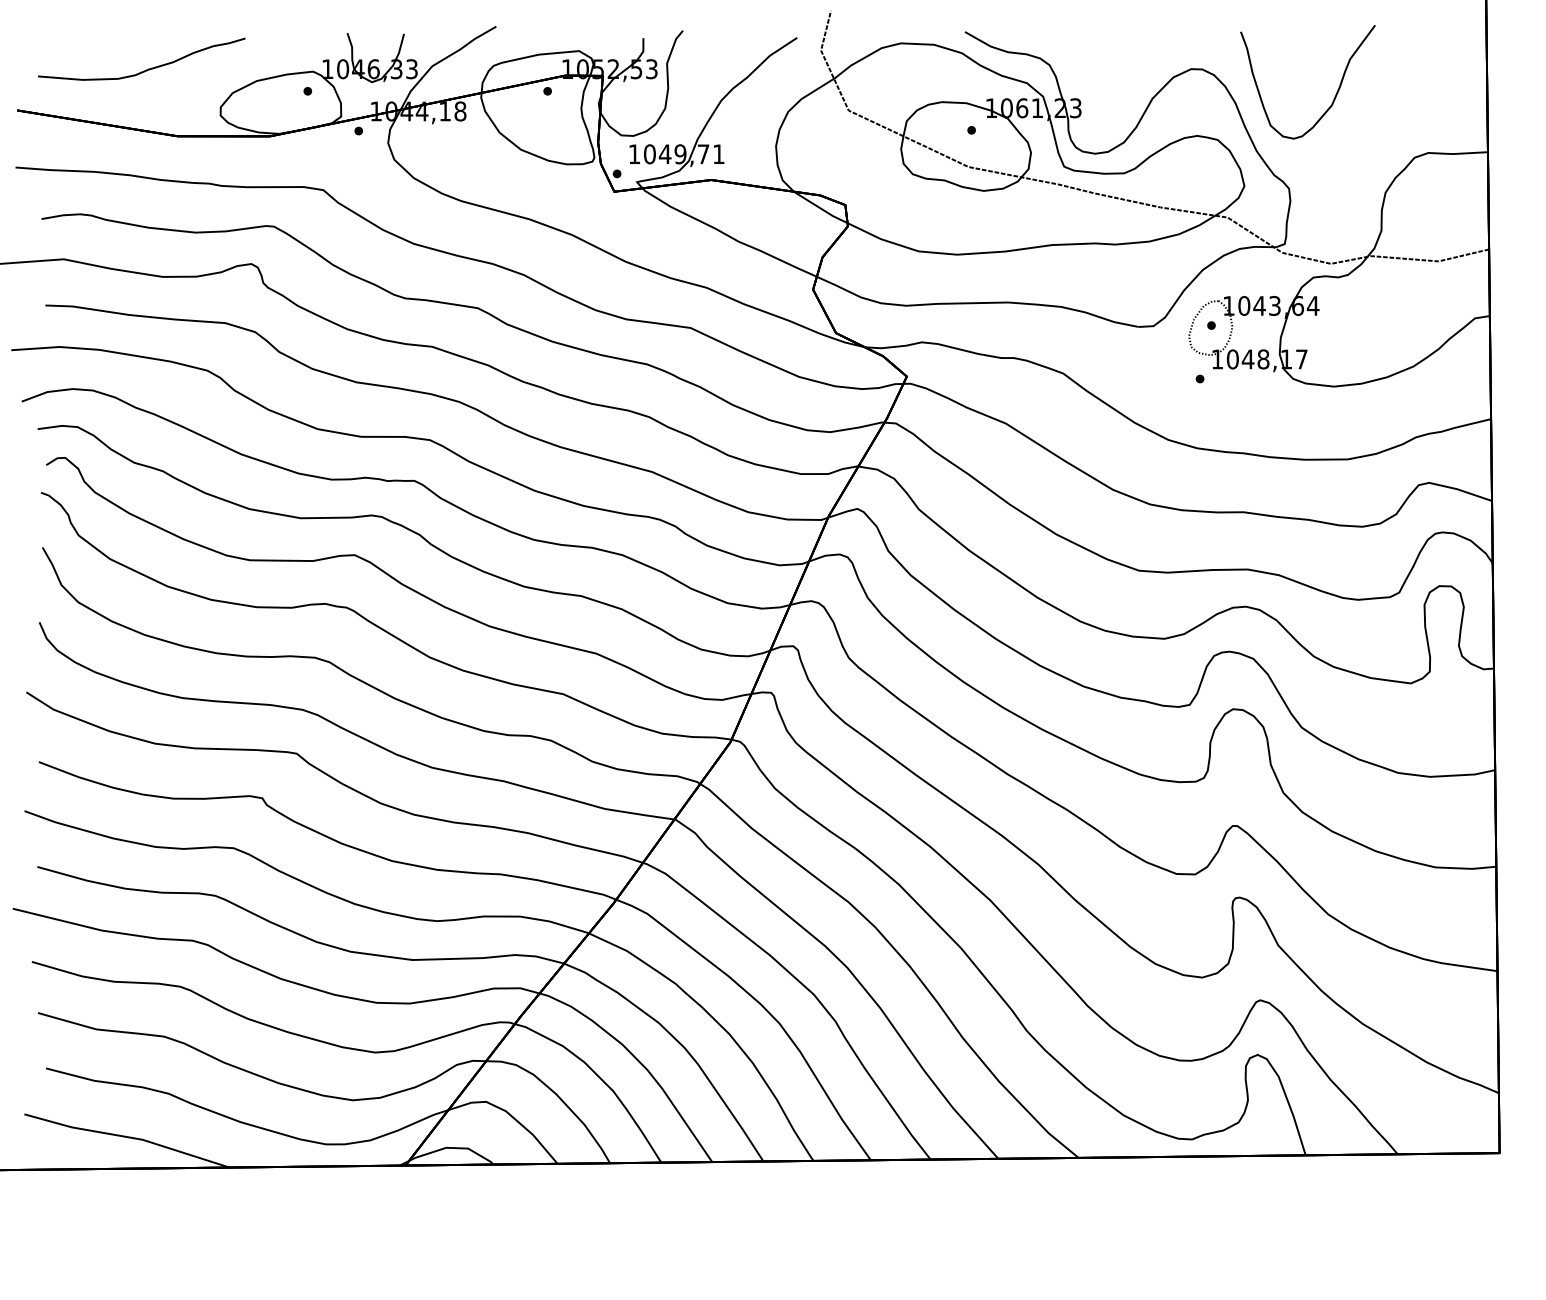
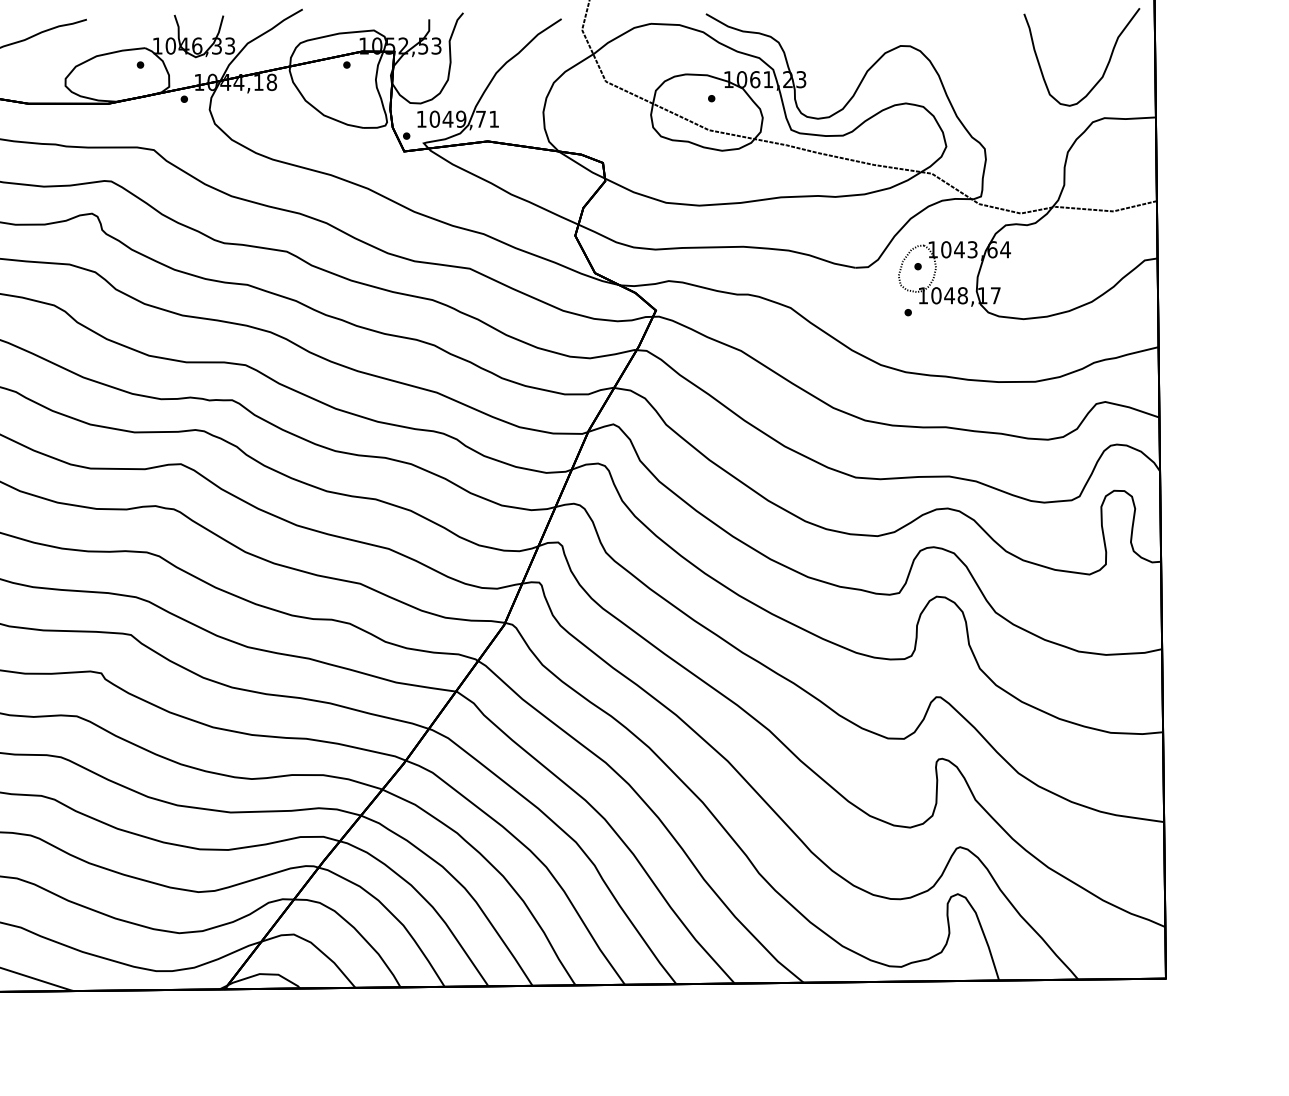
curve: (1334, 96) -> (1104, 69), moved

